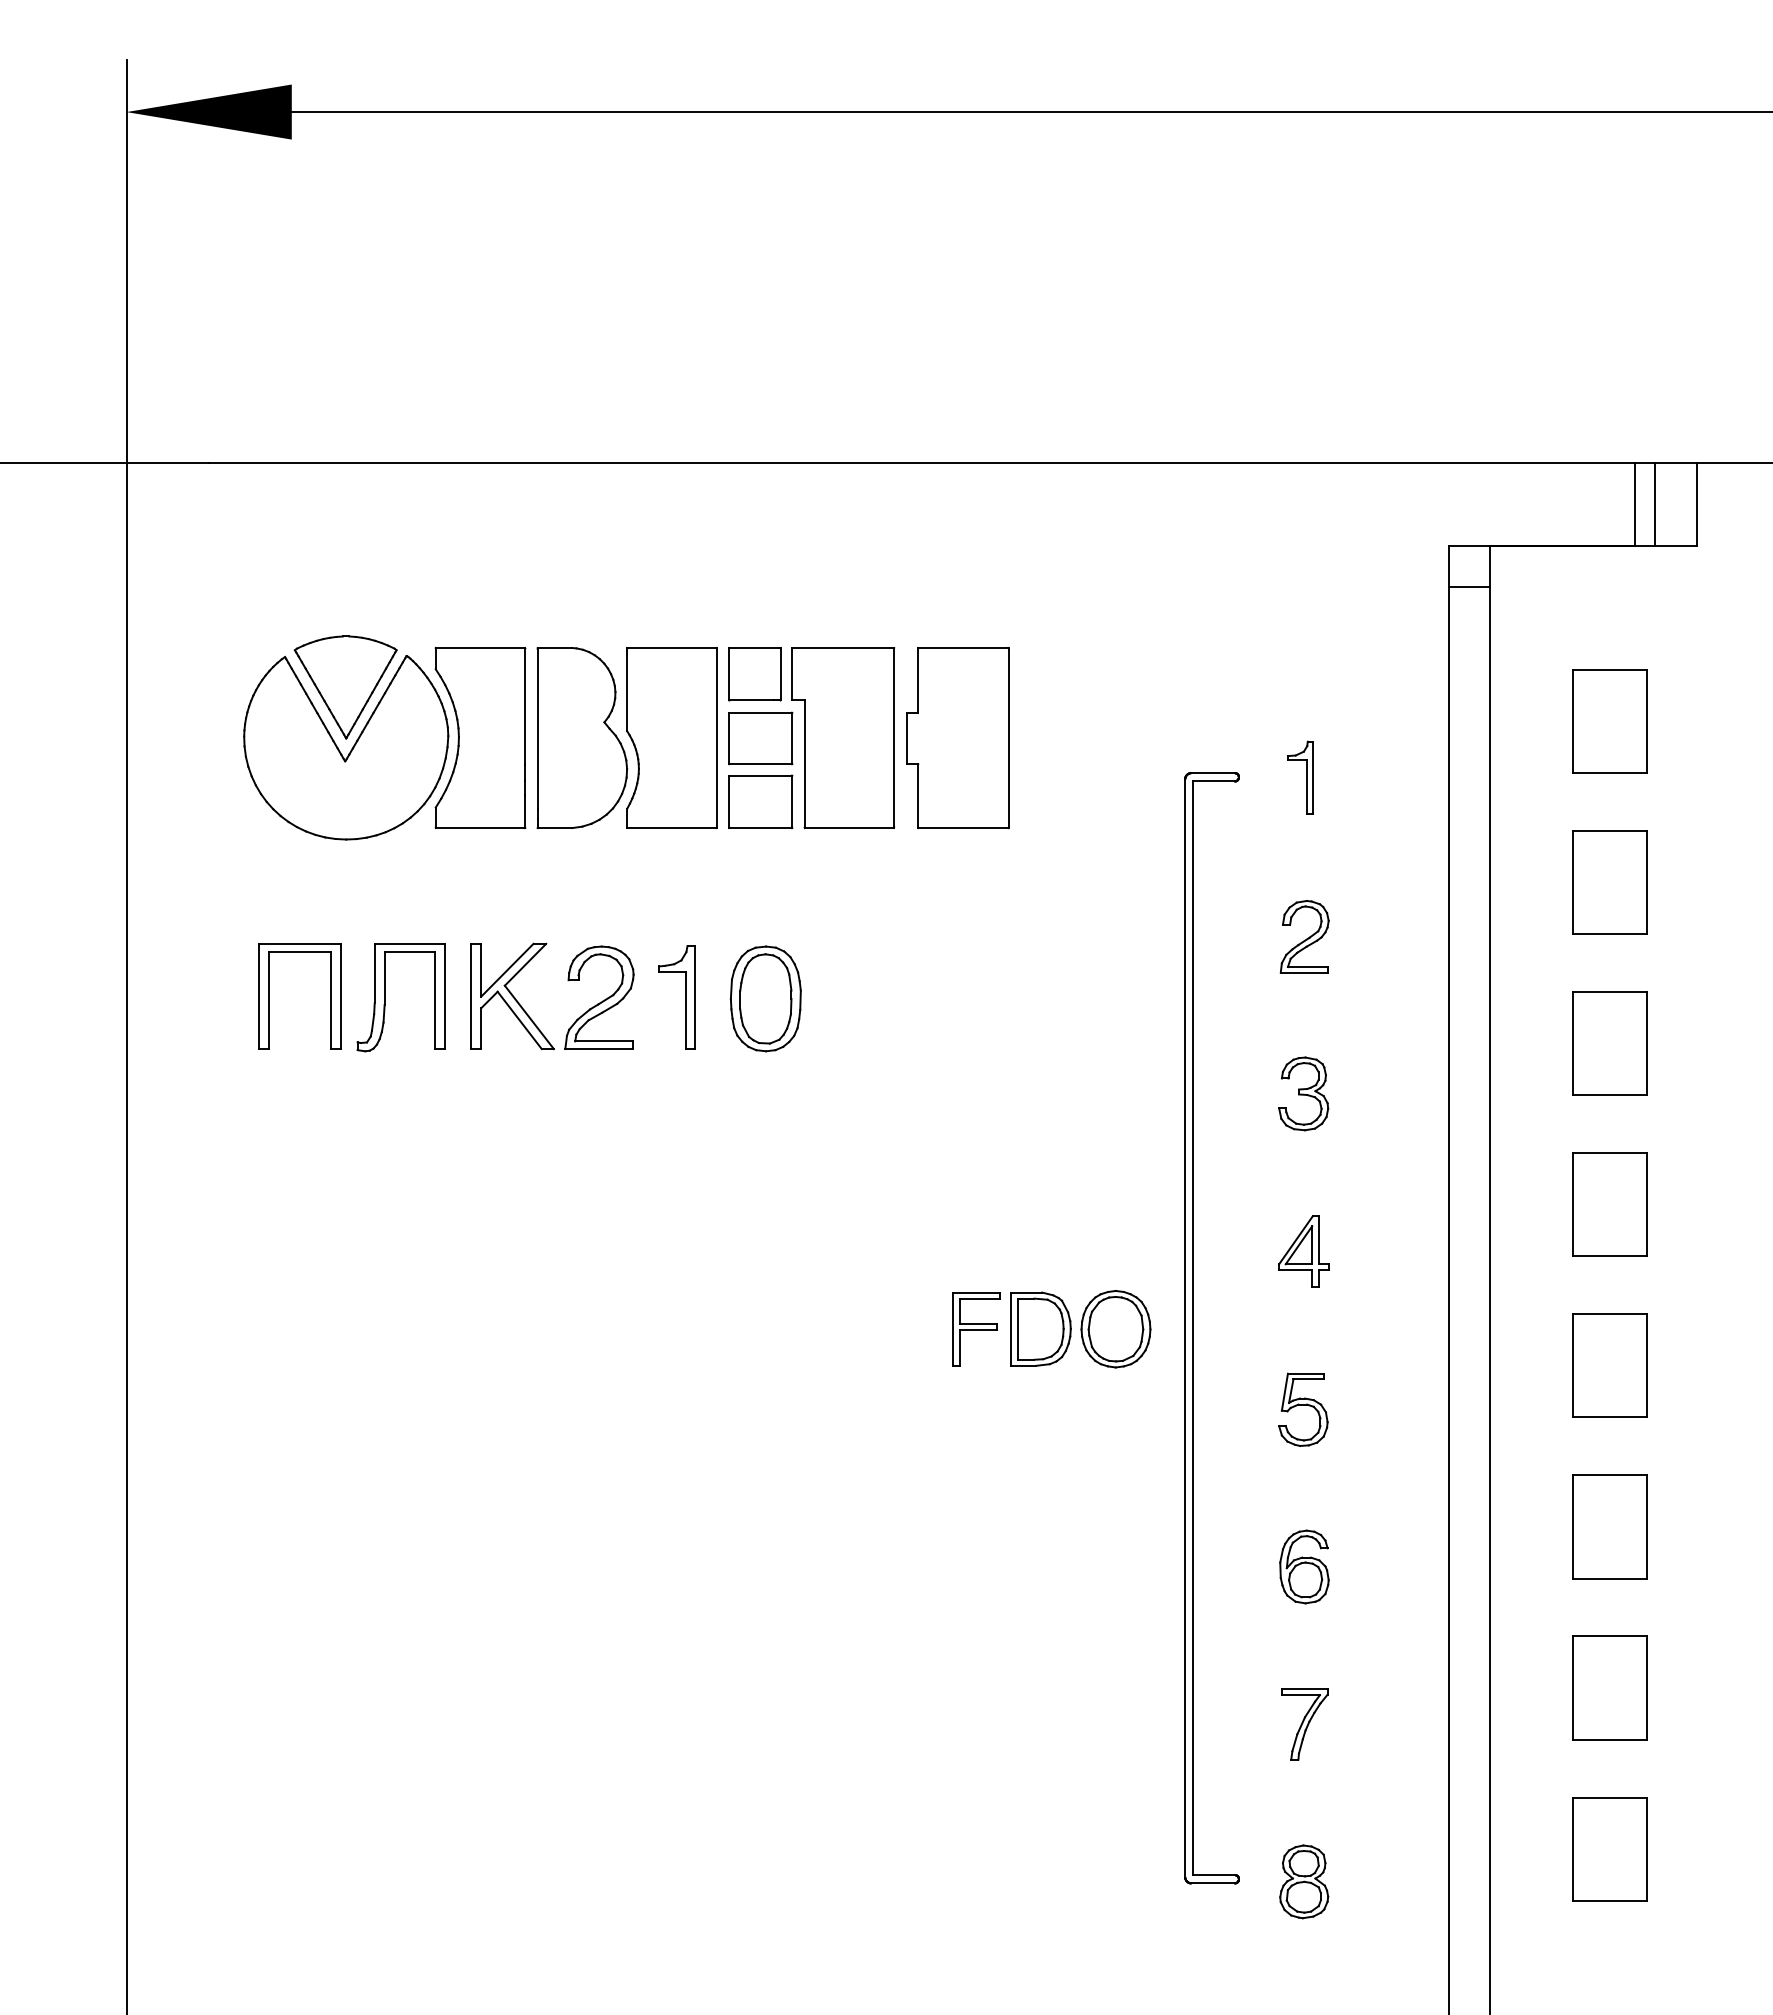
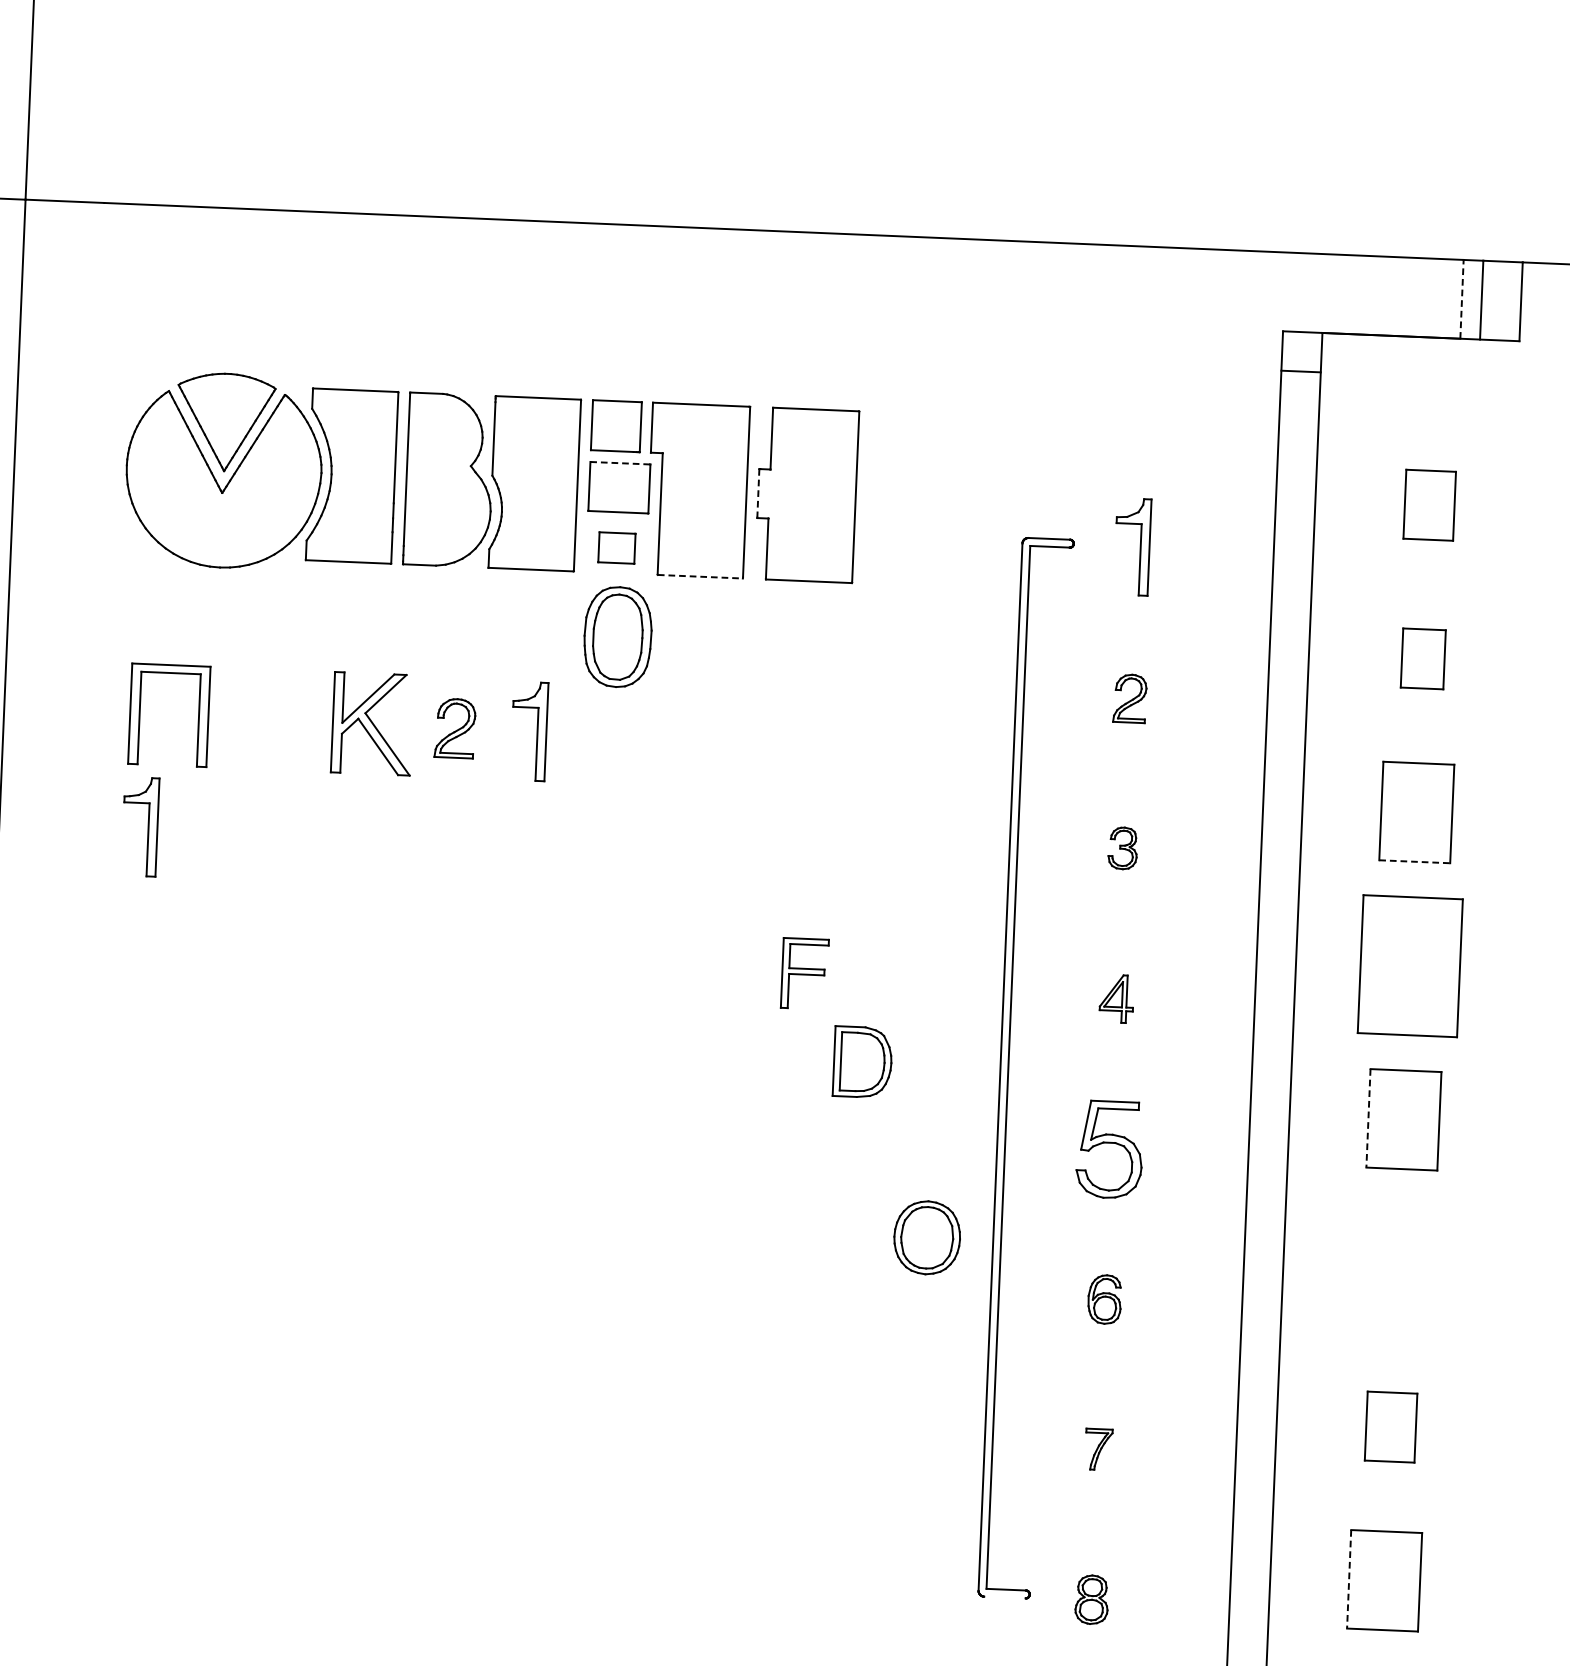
line: (1634, 503) -> (1461, 298), solid -> dashed
line: (760, 712) -> (620, 462), solid -> dashed
part: (1609, 721) -> (1429, 505), size x0.7
line: (906, 738) -> (758, 493), solid -> dashed
part: (1300, 777) -> (1132, 546), size x1.4
part: (760, 801) -> (616, 547), size x0.6
line: (849, 828) -> (700, 577), solid -> dashed
part: (1609, 882) -> (1422, 658), size x0.6
part: (1304, 936) -> (1129, 698), size x0.7
part: (385, 997) -> (251, 719), removed
part: (599, 997) -> (455, 728), size x0.6
part: (765, 998) -> (617, 636), moved
part: (1303, 1093) -> (1122, 847), size x0.6
line: (1610, 1095) -> (1415, 862), solid -> dashed
part: (282, 1114) -> (148, 827), added
part: (1609, 1204) -> (1410, 966), size x1.4
part: (1303, 1251) -> (1116, 998), size x0.7
part: (976, 1329) -> (805, 974), moved
part: (1115, 1329) -> (926, 1238), moved
line: (1572, 1365) -> (1368, 1118), solid -> dashed
part: (1303, 1409) -> (1110, 1149), size x1.4
part: (1609, 1526) -> (1397, 1273), removed
part: (1304, 1566) -> (1104, 1299), size x0.7
part: (1609, 1687) -> (1390, 1426), size x0.7
part: (1304, 1724) -> (1098, 1449), size x0.6
line: (1572, 1849) -> (1348, 1579), solid -> dashed
part: (1304, 1881) -> (1092, 1599), size x0.7
line: (1212, 1883) -> (1004, 1597), removed

